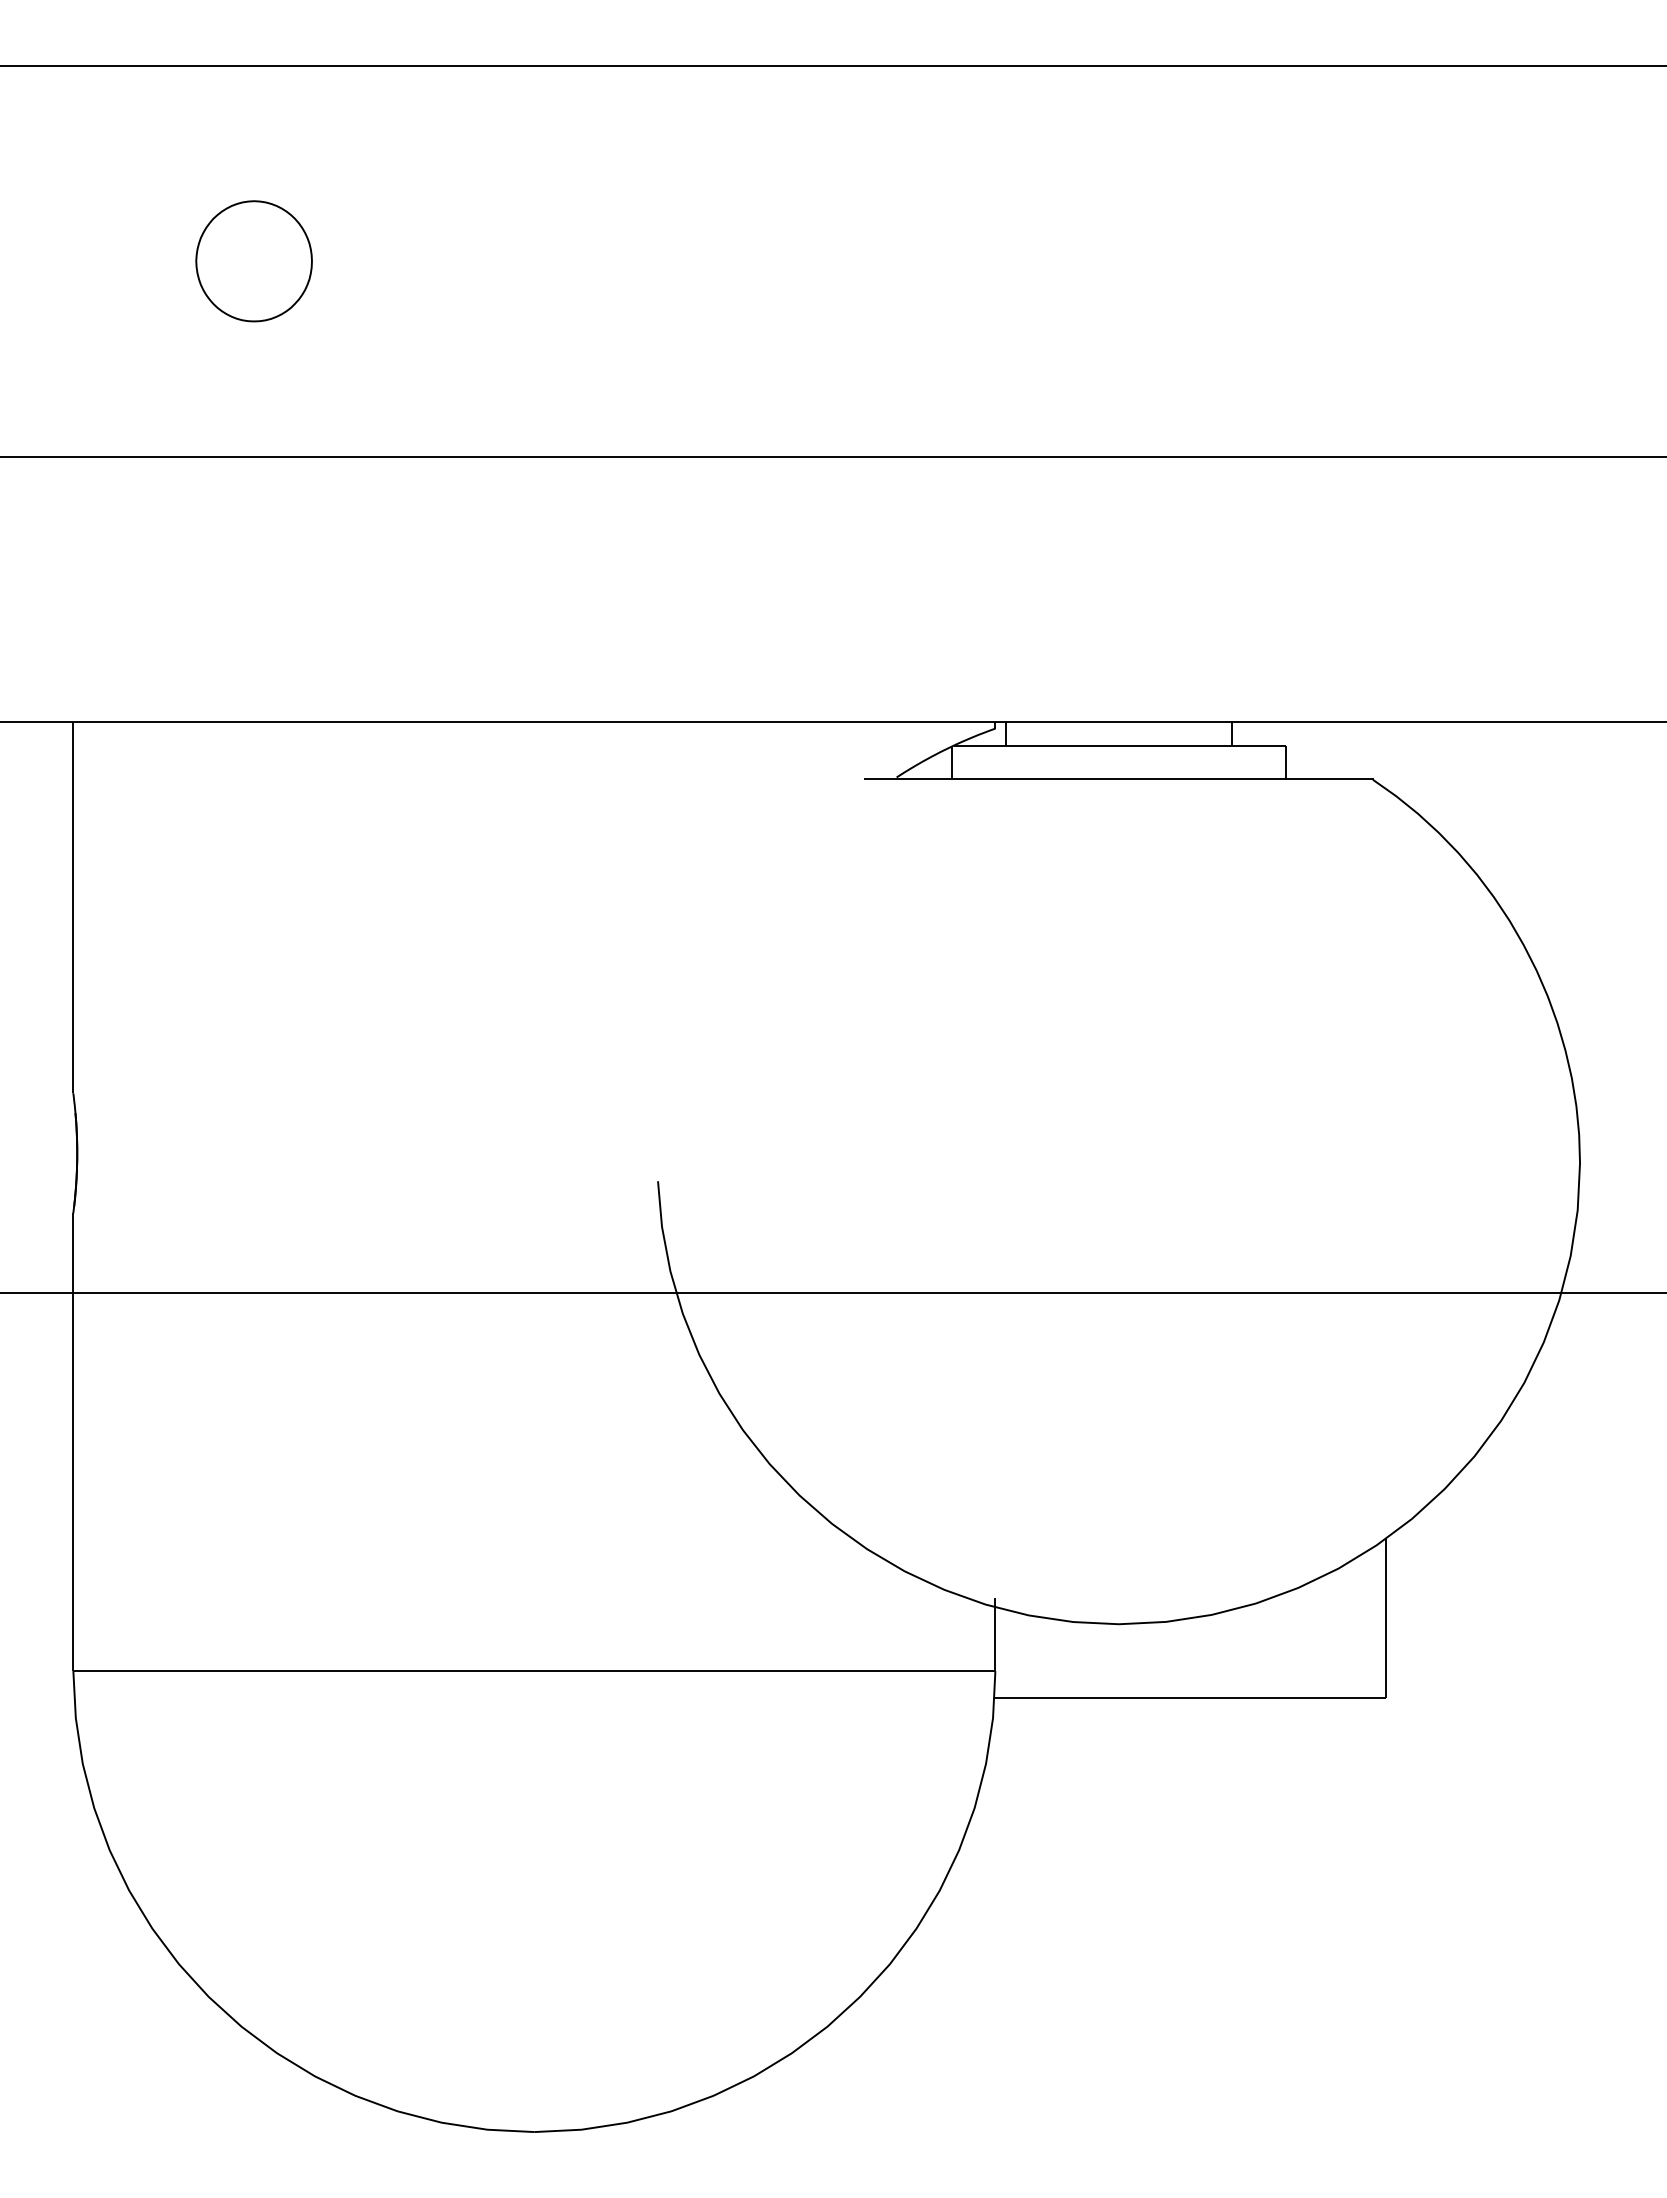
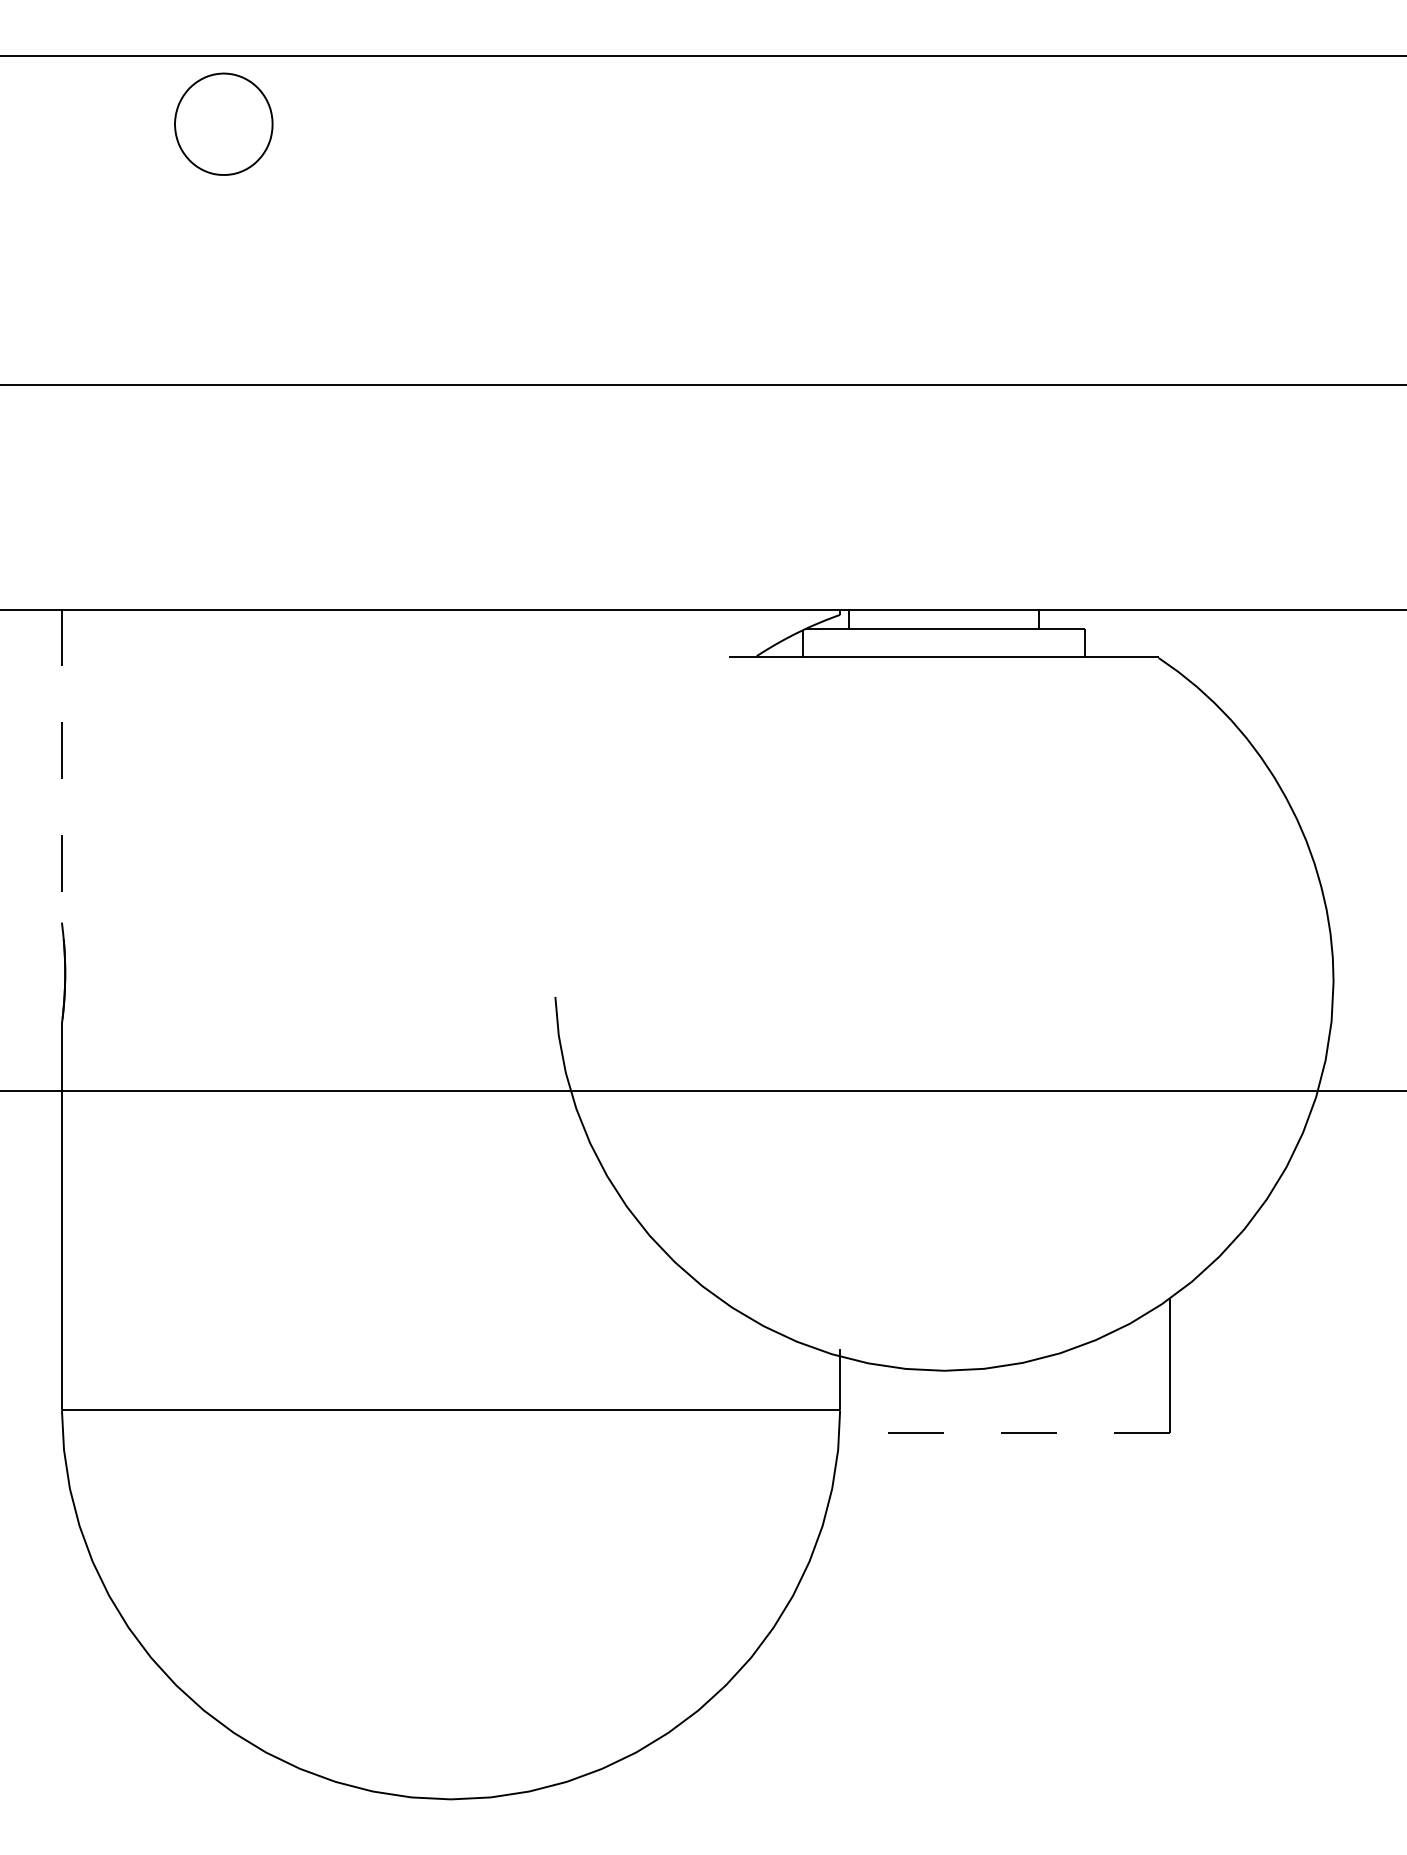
part: (253, 261) -> (223, 124), moved
line: (73, 908) -> (62, 766), solid -> dashed
line: (1190, 1697) -> (1004, 1432), solid -> dashed

